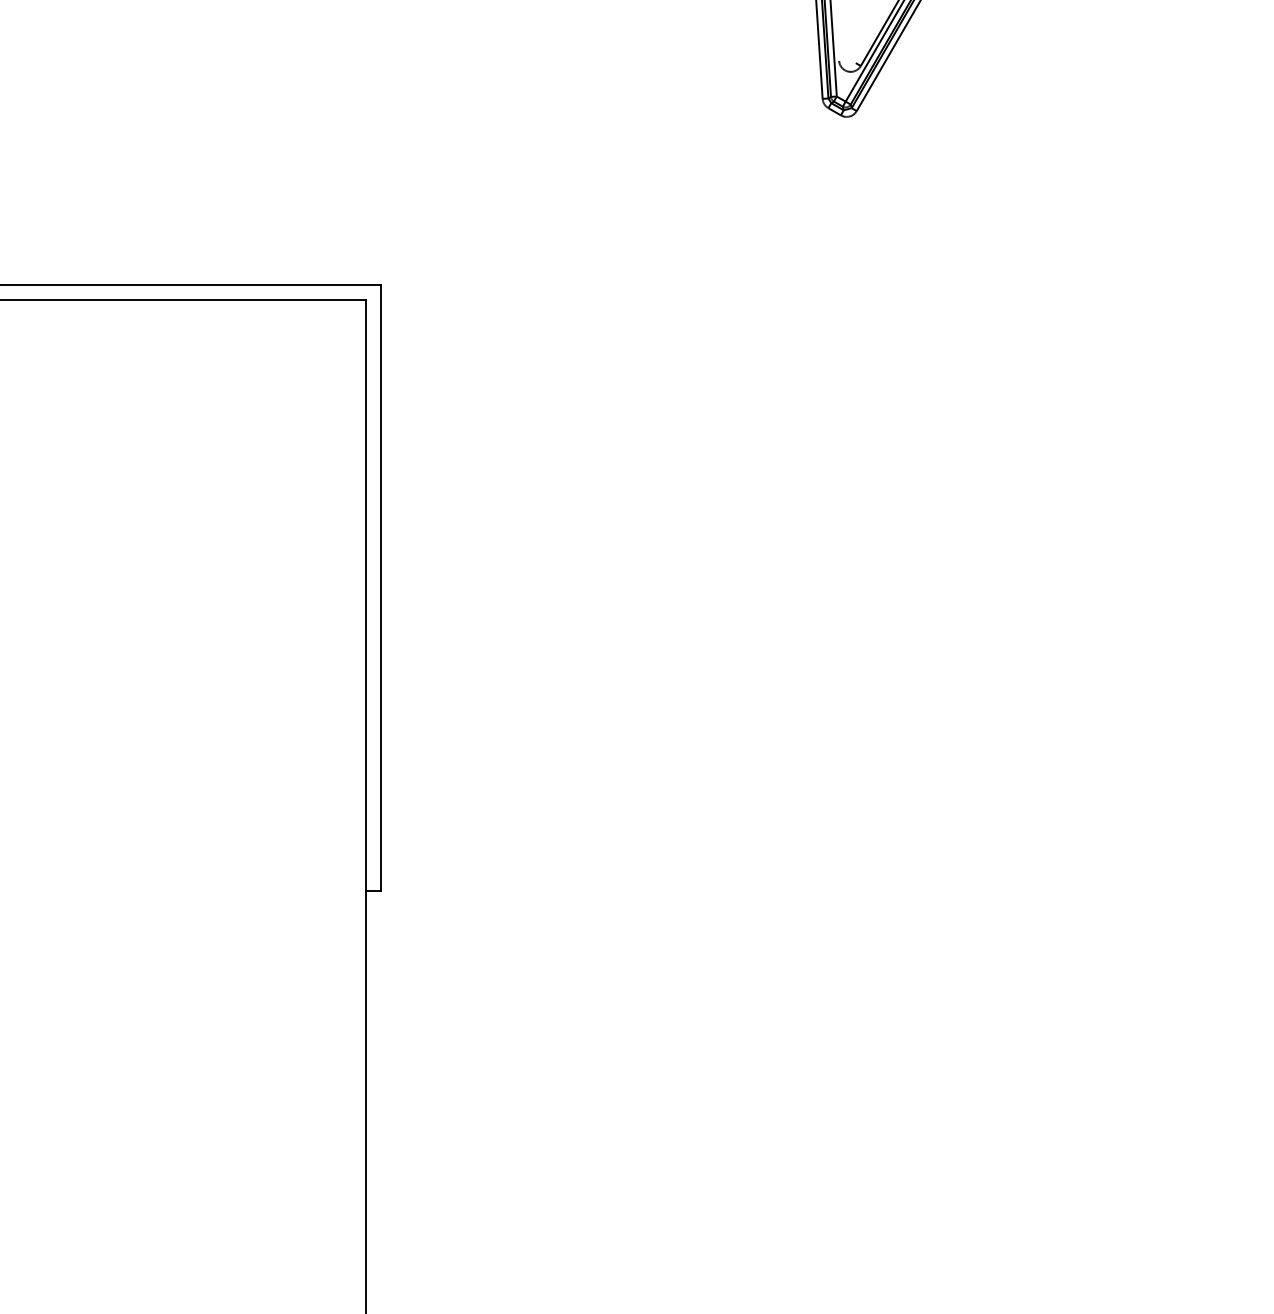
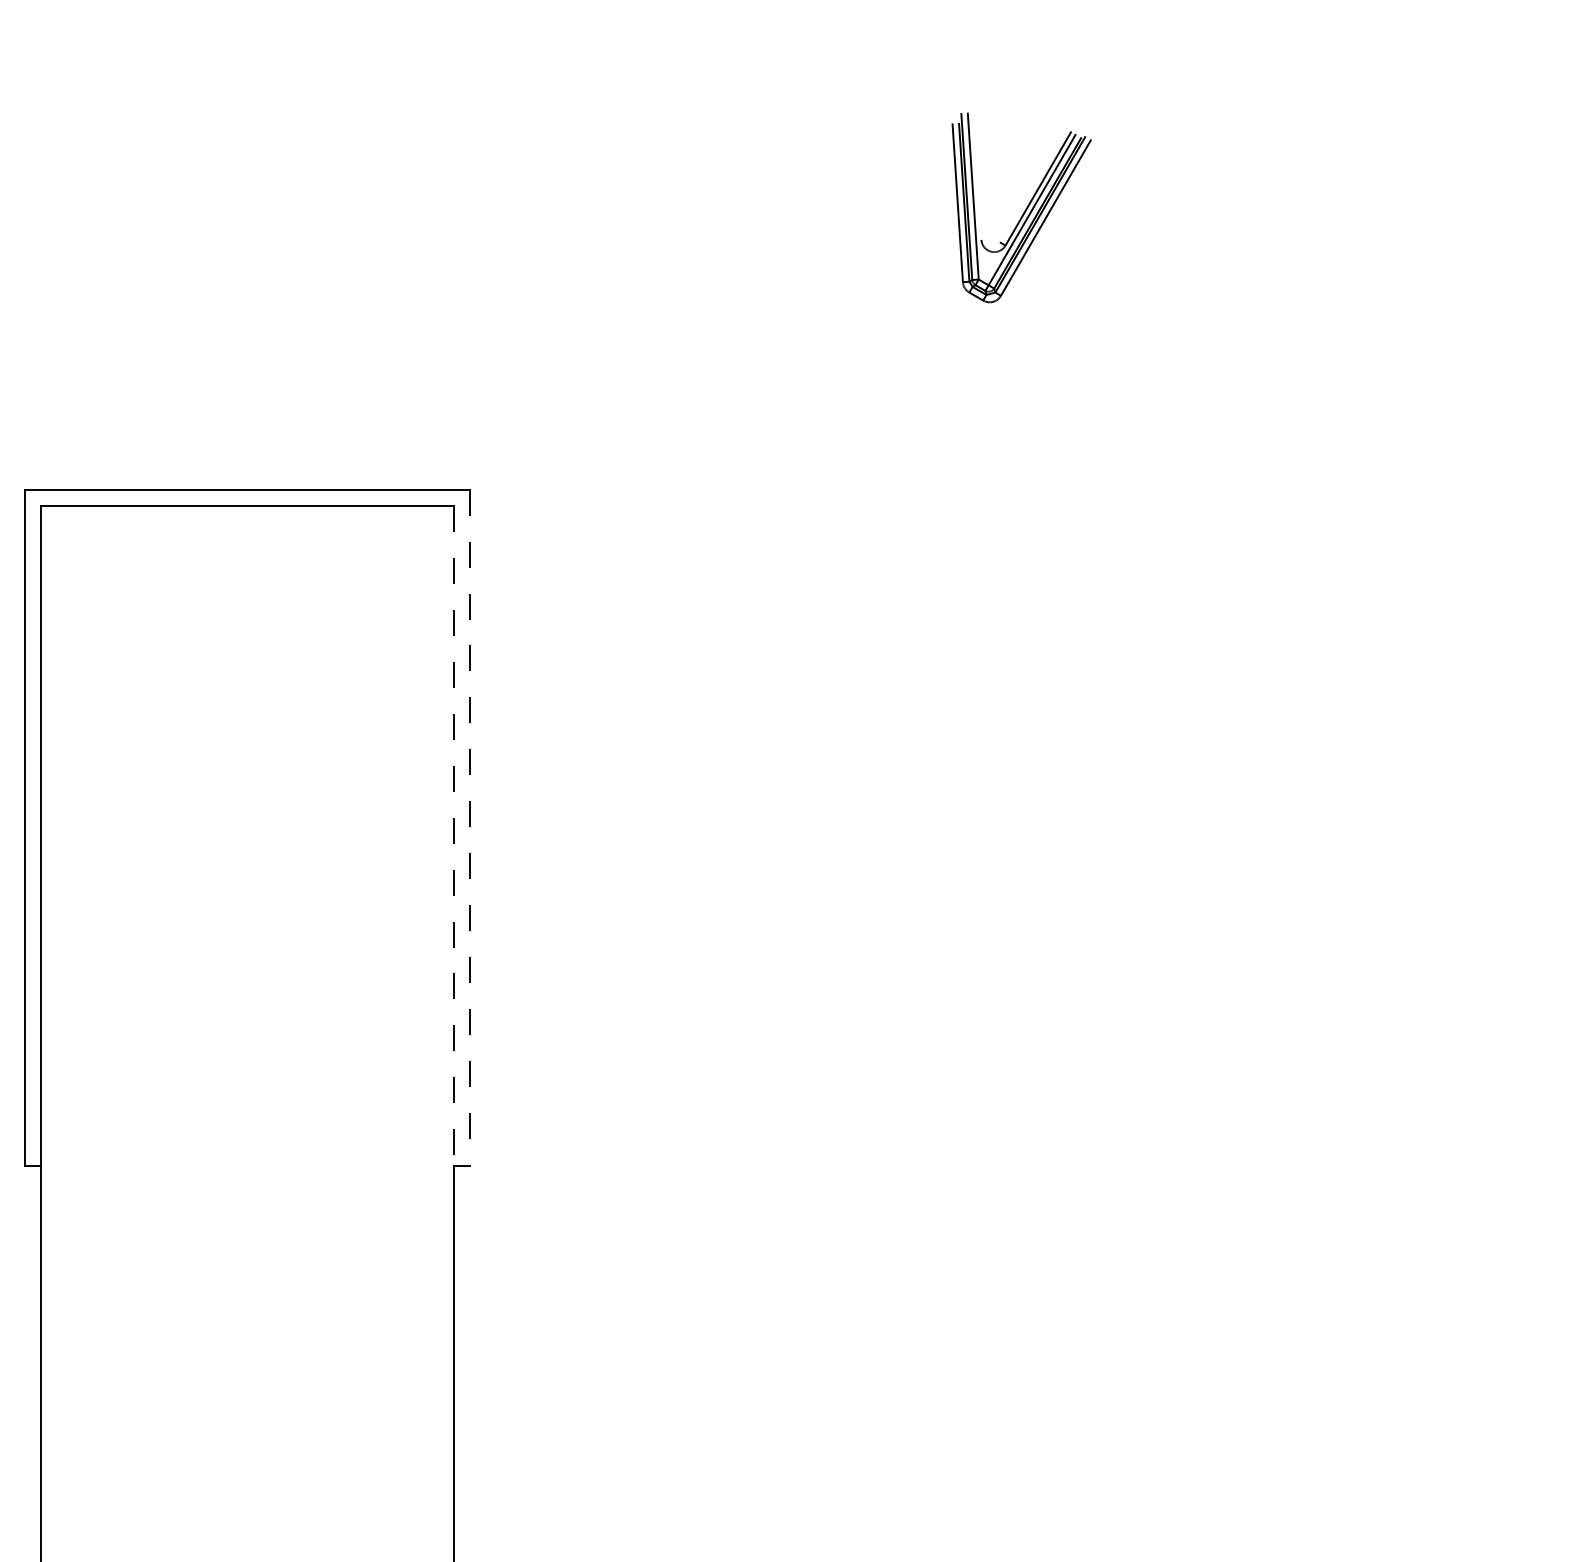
line: (380, 587) -> (469, 827), solid -> dashed
line: (365, 594) -> (453, 835), solid -> dashed

